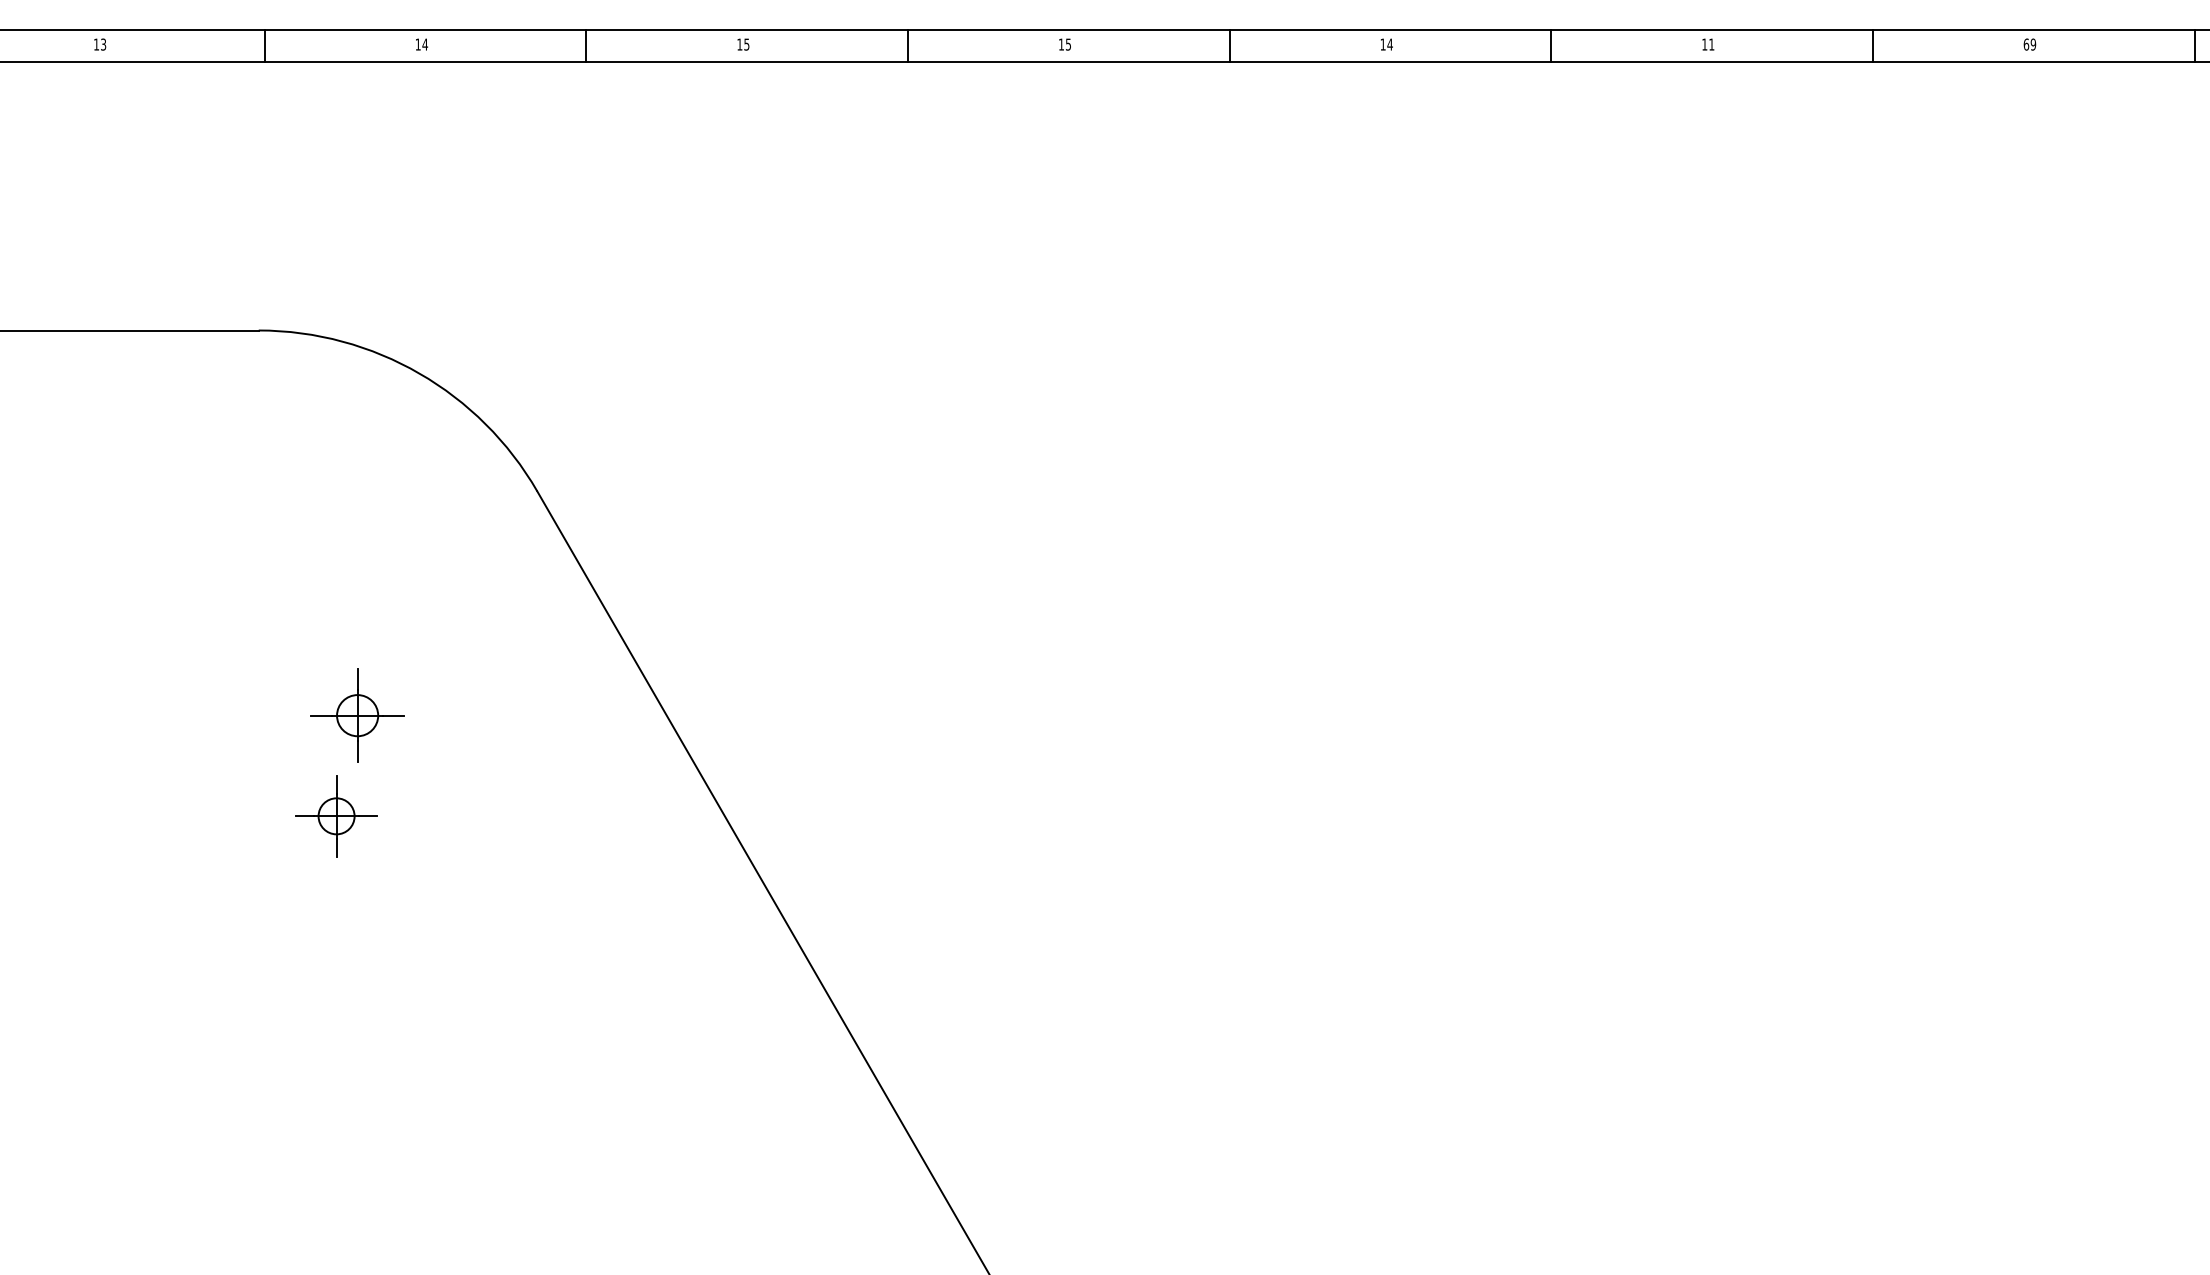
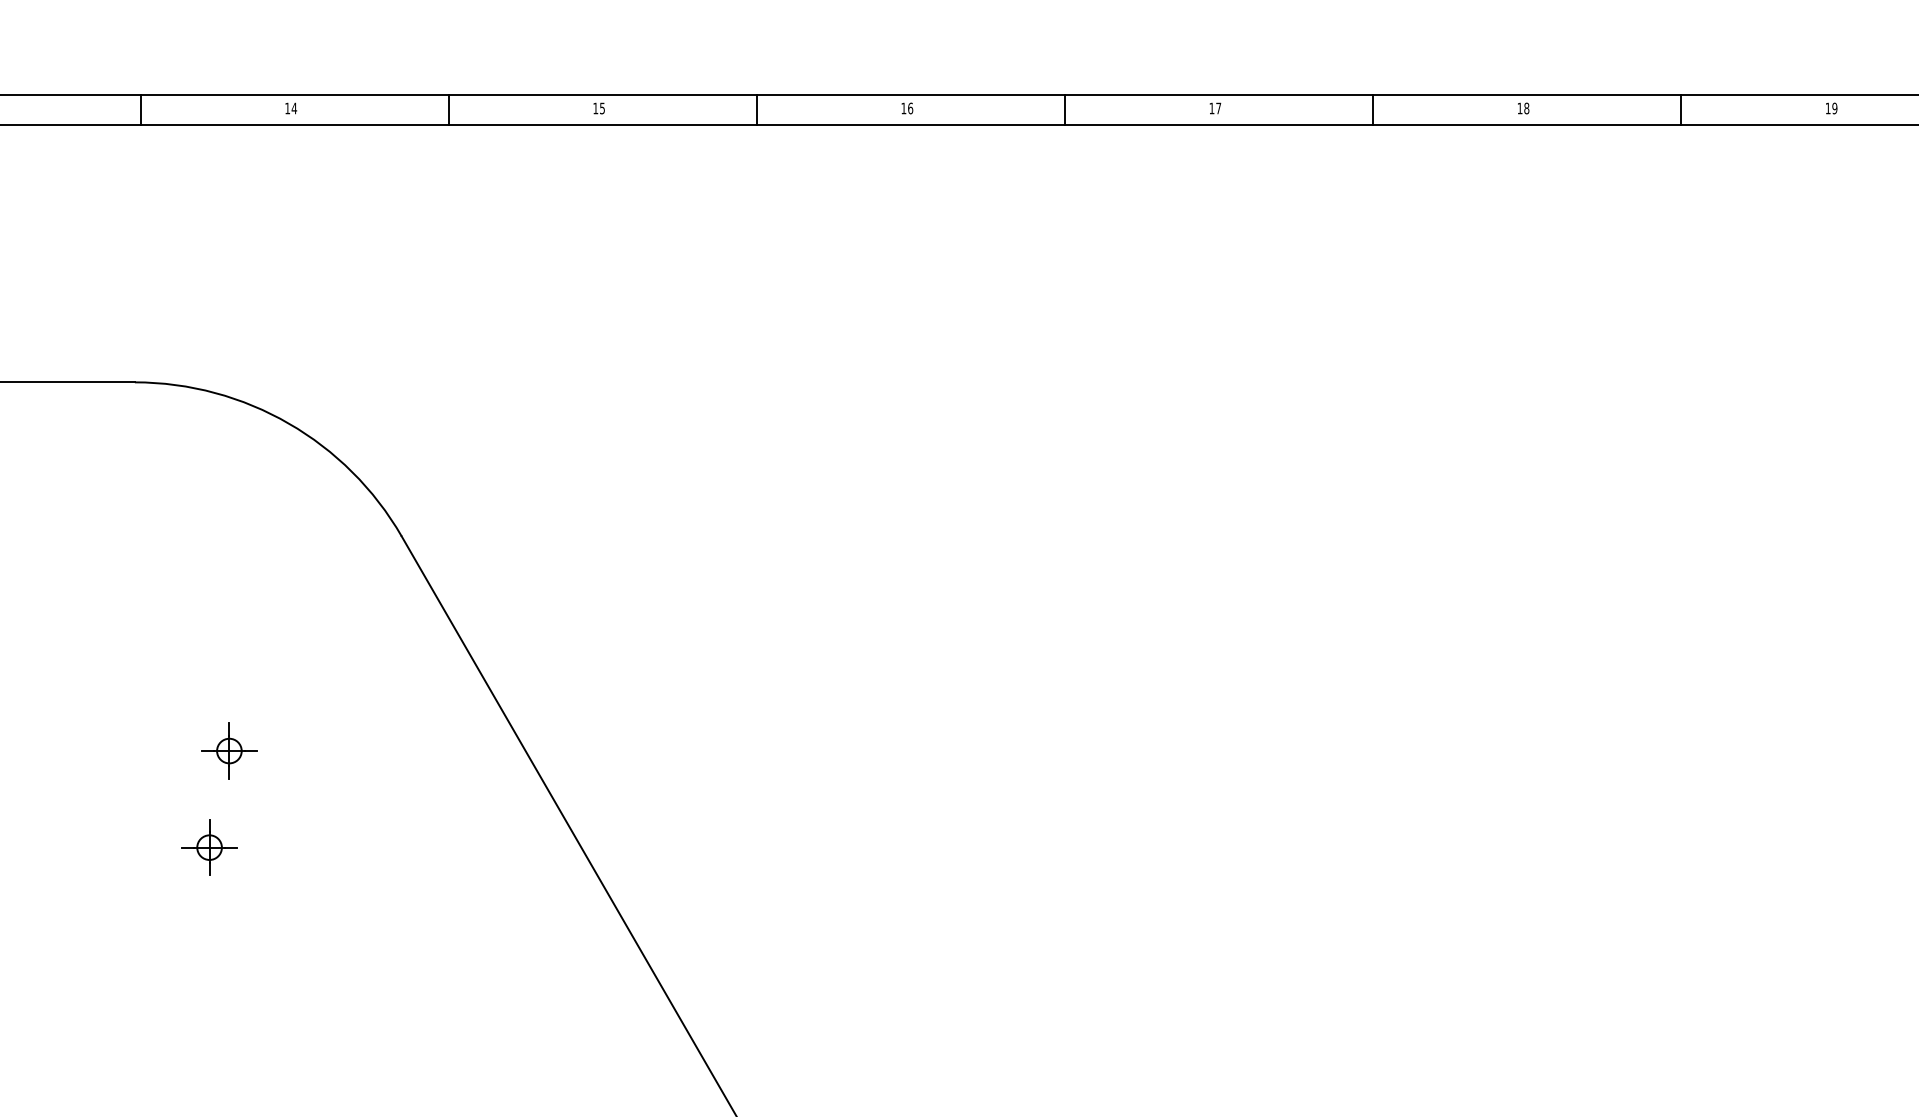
text: (1068, 44) -> (910, 108), 15 -> 16
text: (1389, 44) -> (1218, 108), 14 -> 17
text: (1711, 44) -> (1526, 108), 11 -> 18
text: (2026, 44) -> (1828, 108), 69 -> 19
part: (356, 714) -> (228, 750), size x0.62
part: (336, 815) -> (209, 846), size x0.71

